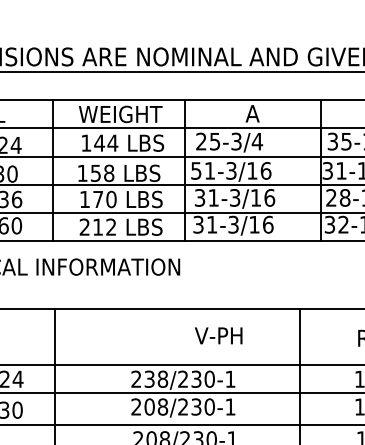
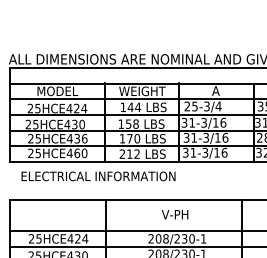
text: (196, 168) -> (184, 121), 51-3/16 -> 31-3/16
text: (217, 335) -> (174, 214), moved
text: (149, 378) -> (158, 238), 238/230-1 -> 208/230-1

